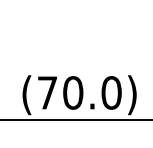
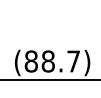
text: (79, 92) -> (52, 61), (70.0) -> (88.7)

